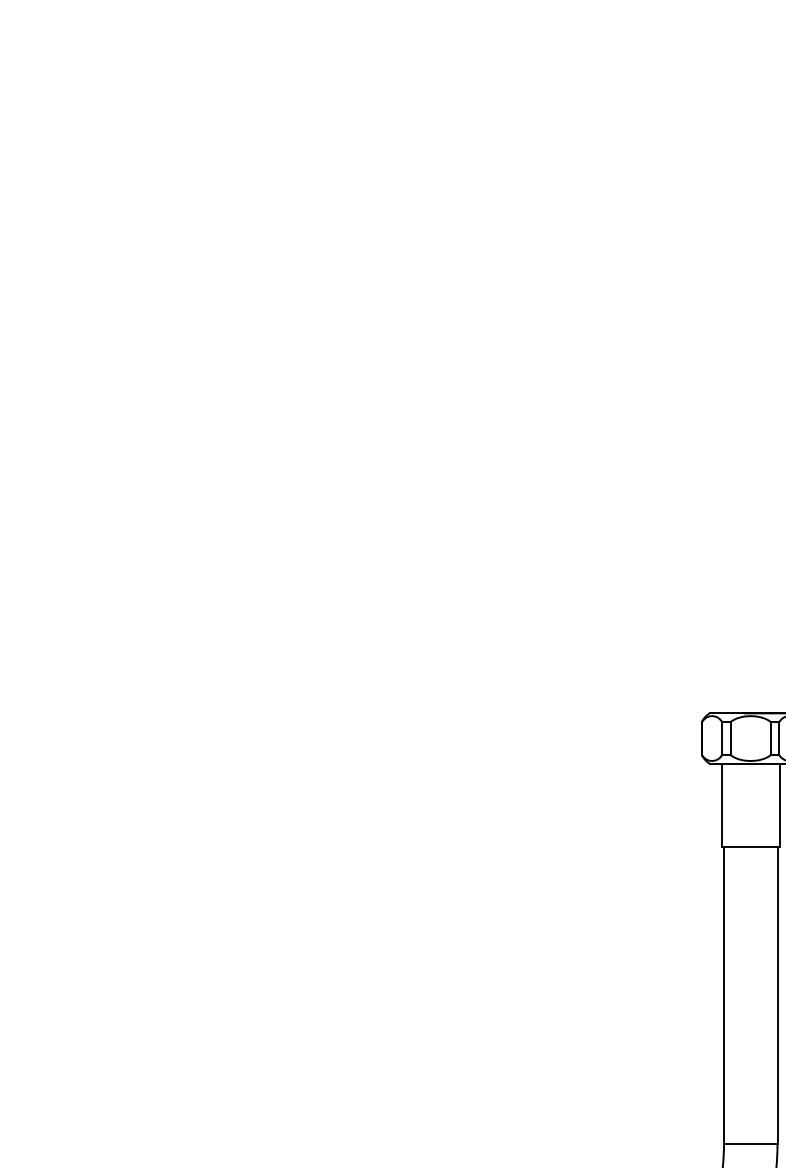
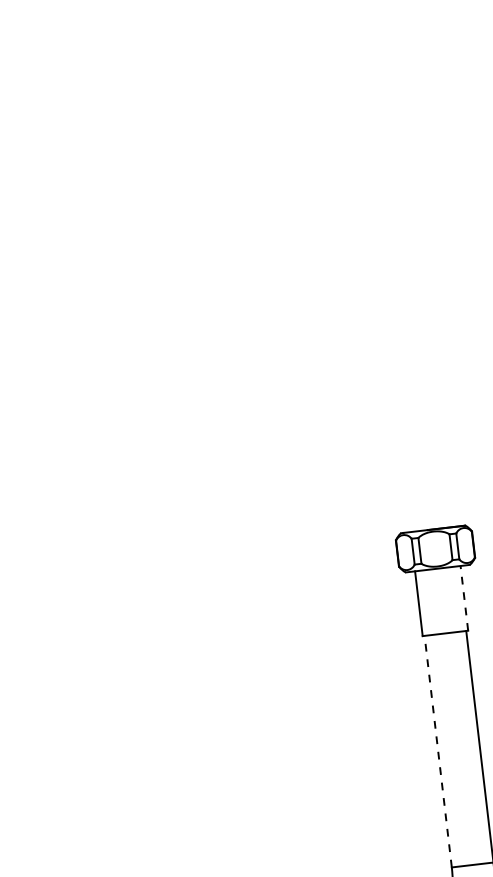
line: (779, 805) -> (464, 598), solid -> dashed
line: (724, 995) -> (438, 751), solid -> dashed

